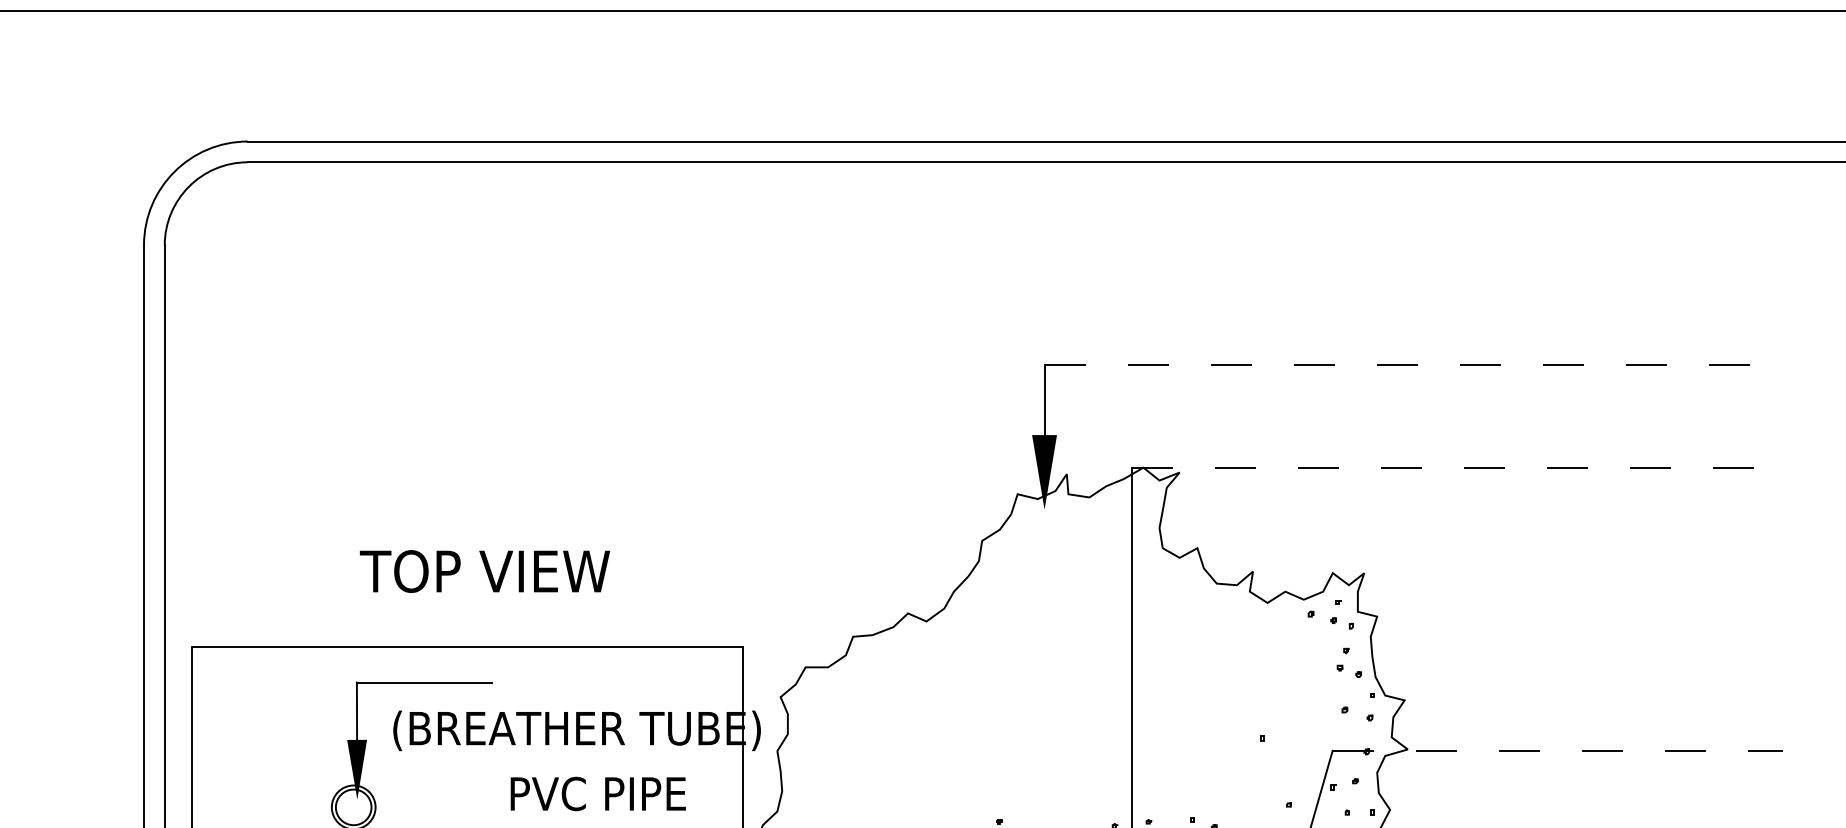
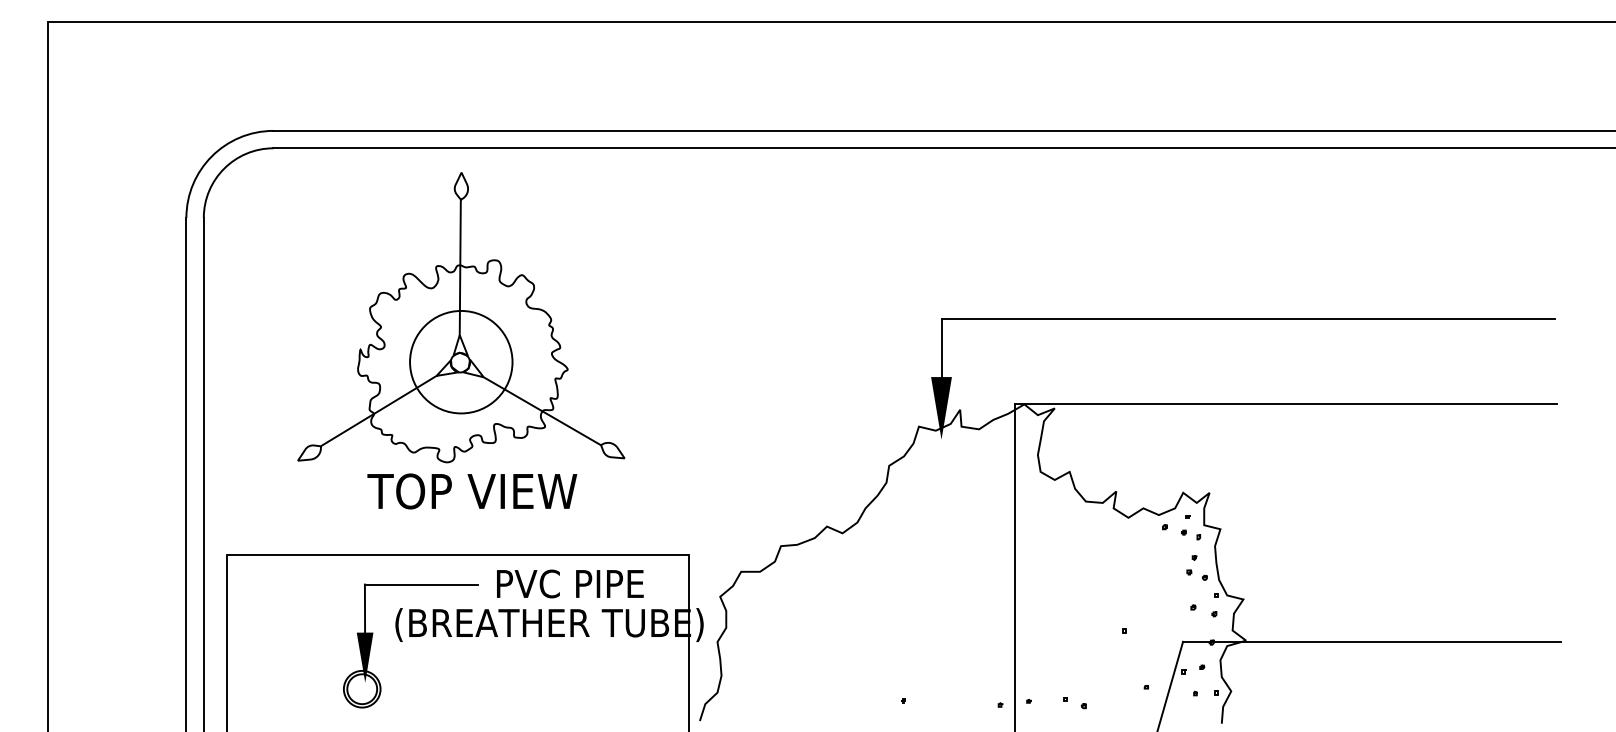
part: (472, 364) -> (461, 317), added
line: (1410, 365) -> (1248, 318), dashed -> solid
line: (1455, 467) -> (1286, 404), dashed -> solid
line: (1557, 750) -> (1371, 641), dashed -> solid
text: (598, 793) -> (570, 583), moved

